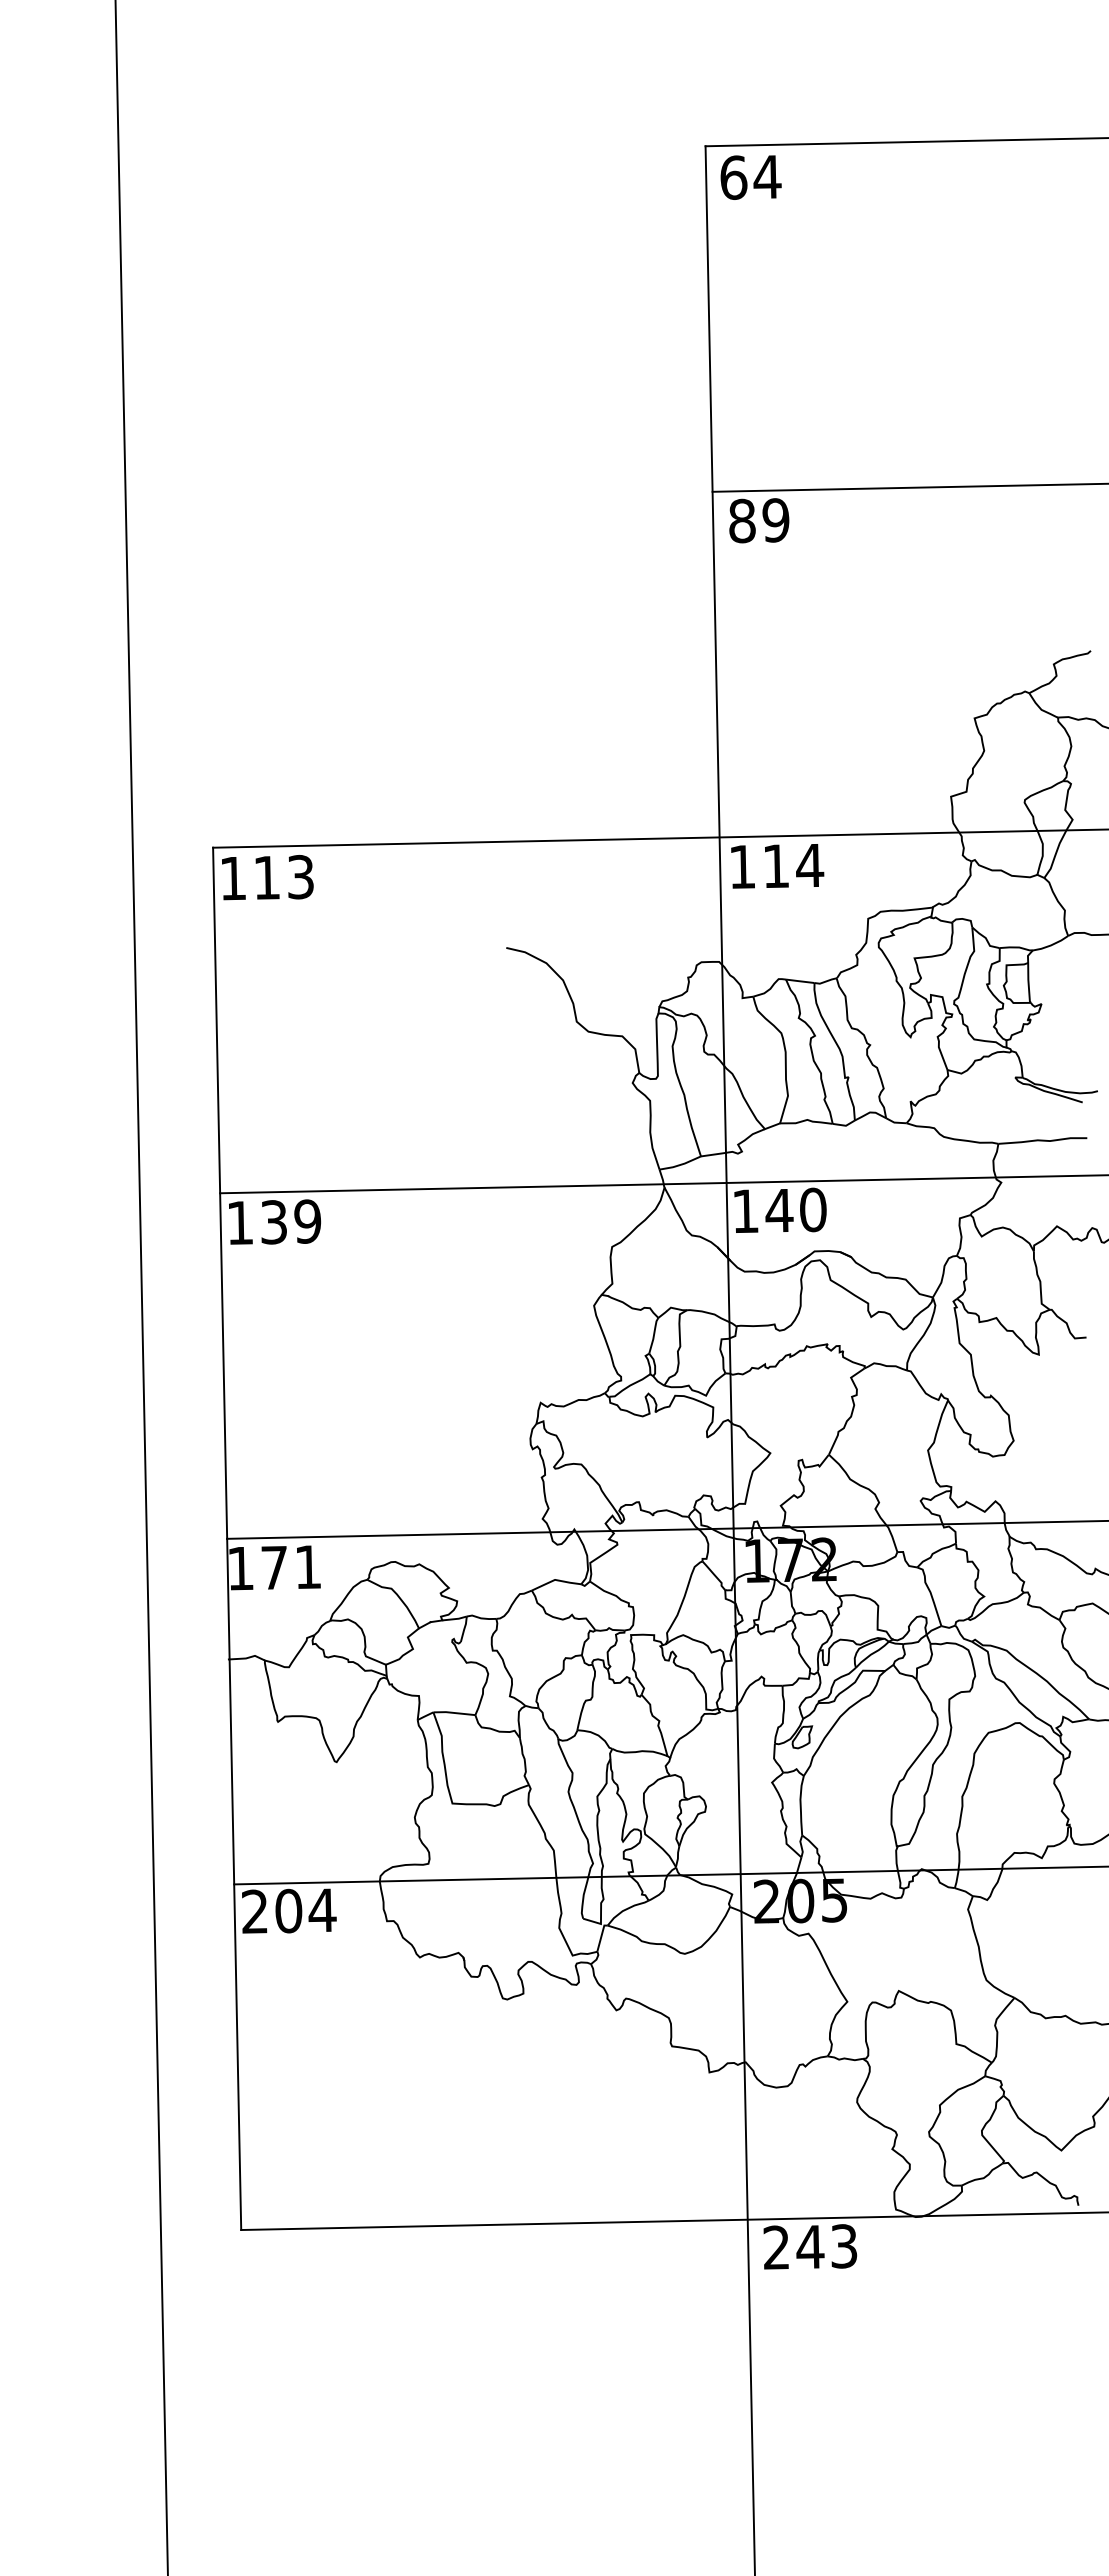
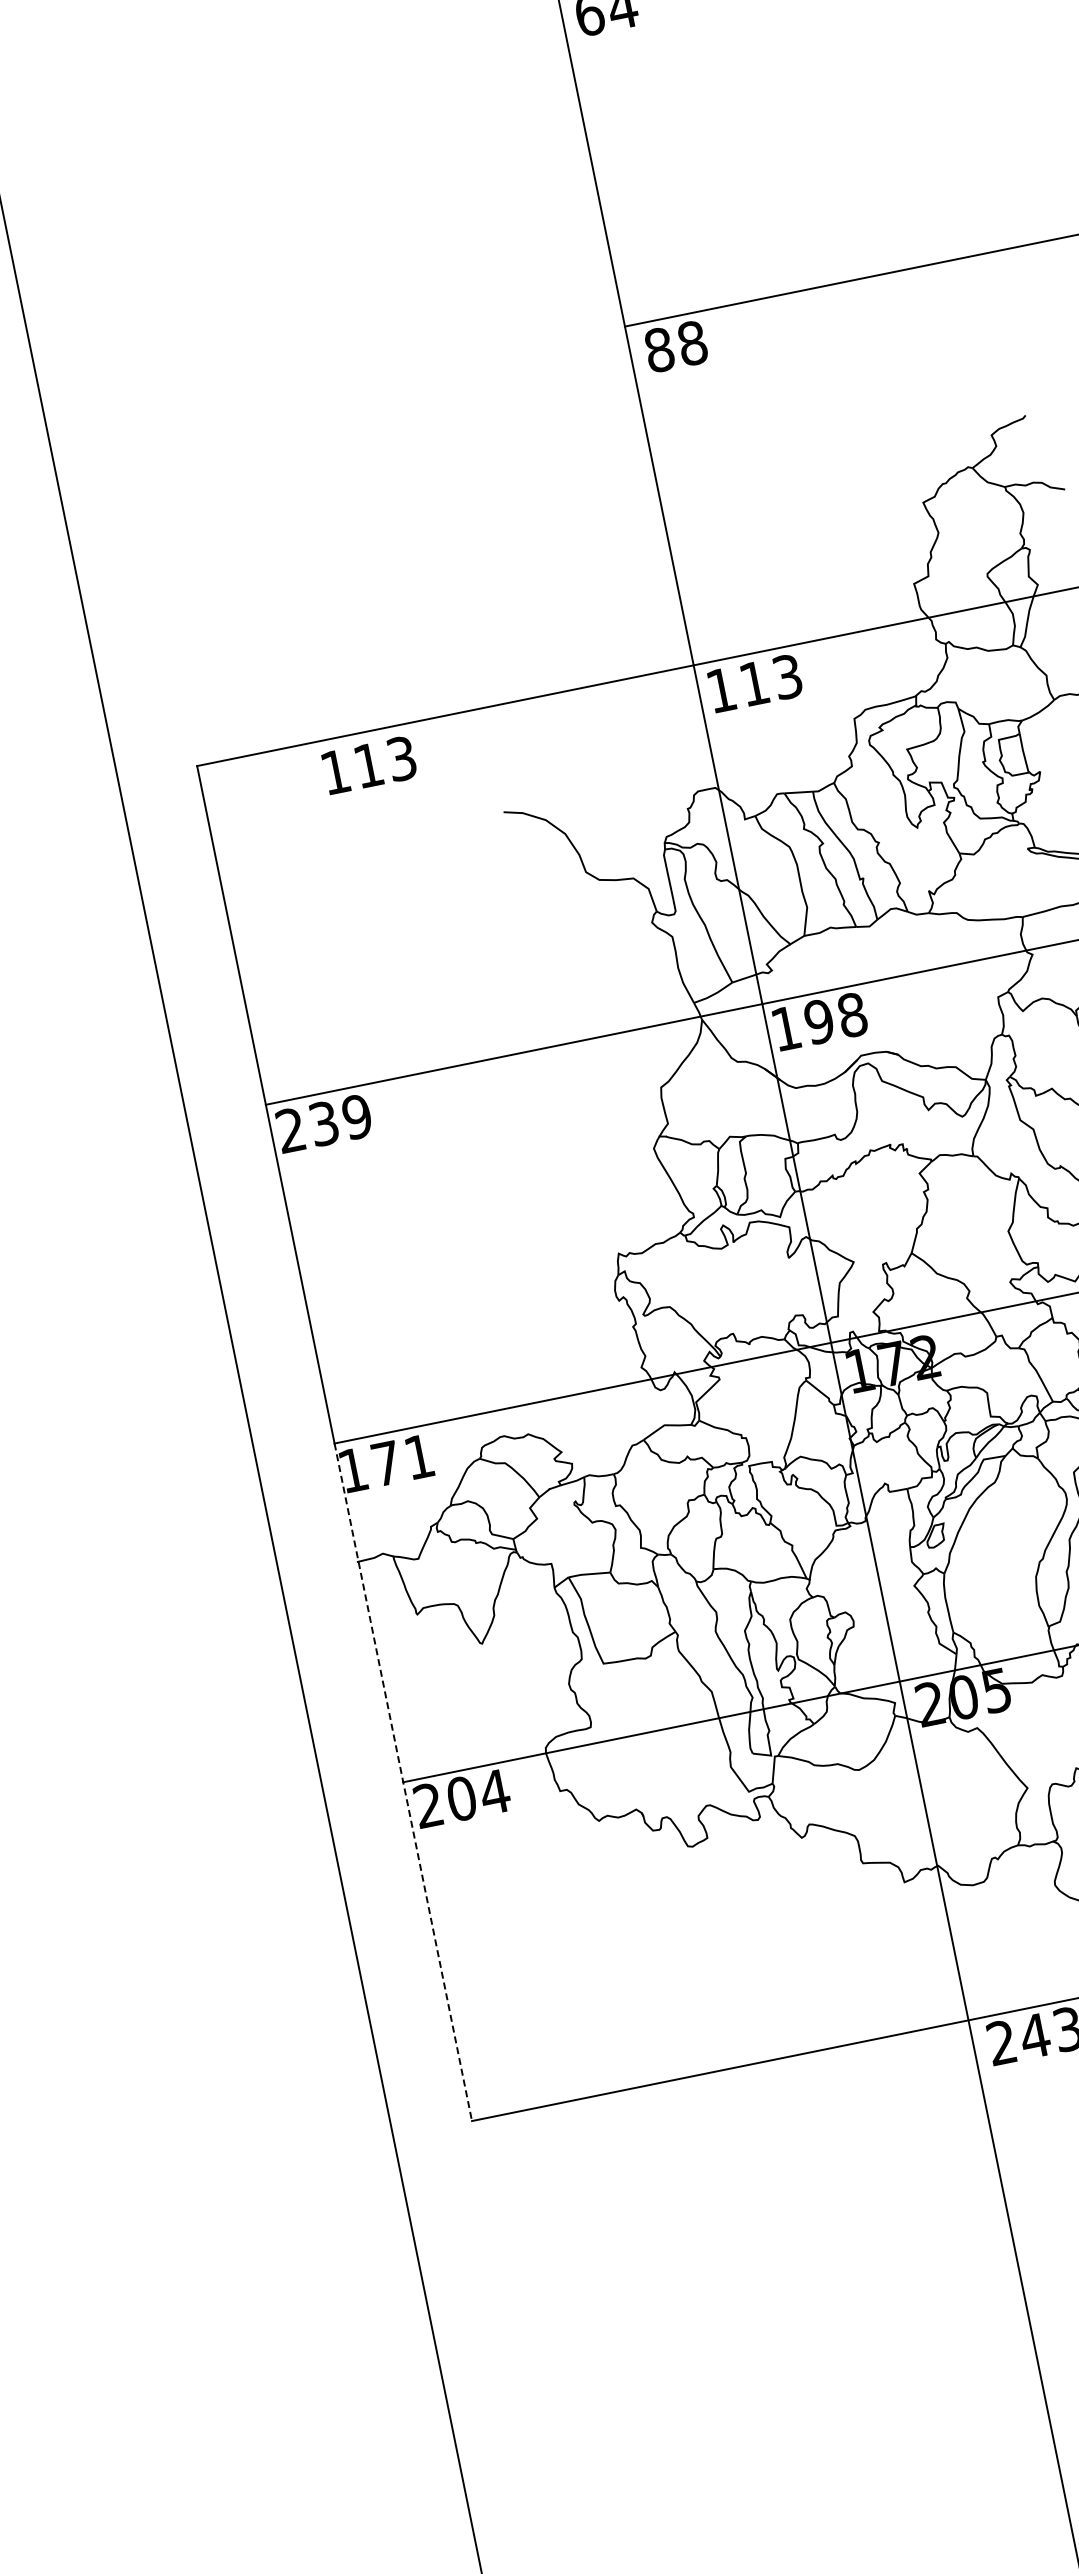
text: (775, 520) -> (692, 343), 89 -> 88
text: (810, 865) -> (788, 676), 114 -> 113
text: (267, 877) -> (369, 765), moved
text: (795, 1209) -> (834, 1017), 140 -> 198
text: (239, 1222) -> (290, 1130), 139 -> 239
line: (234, 1884) -> (403, 1782), solid -> dashed

